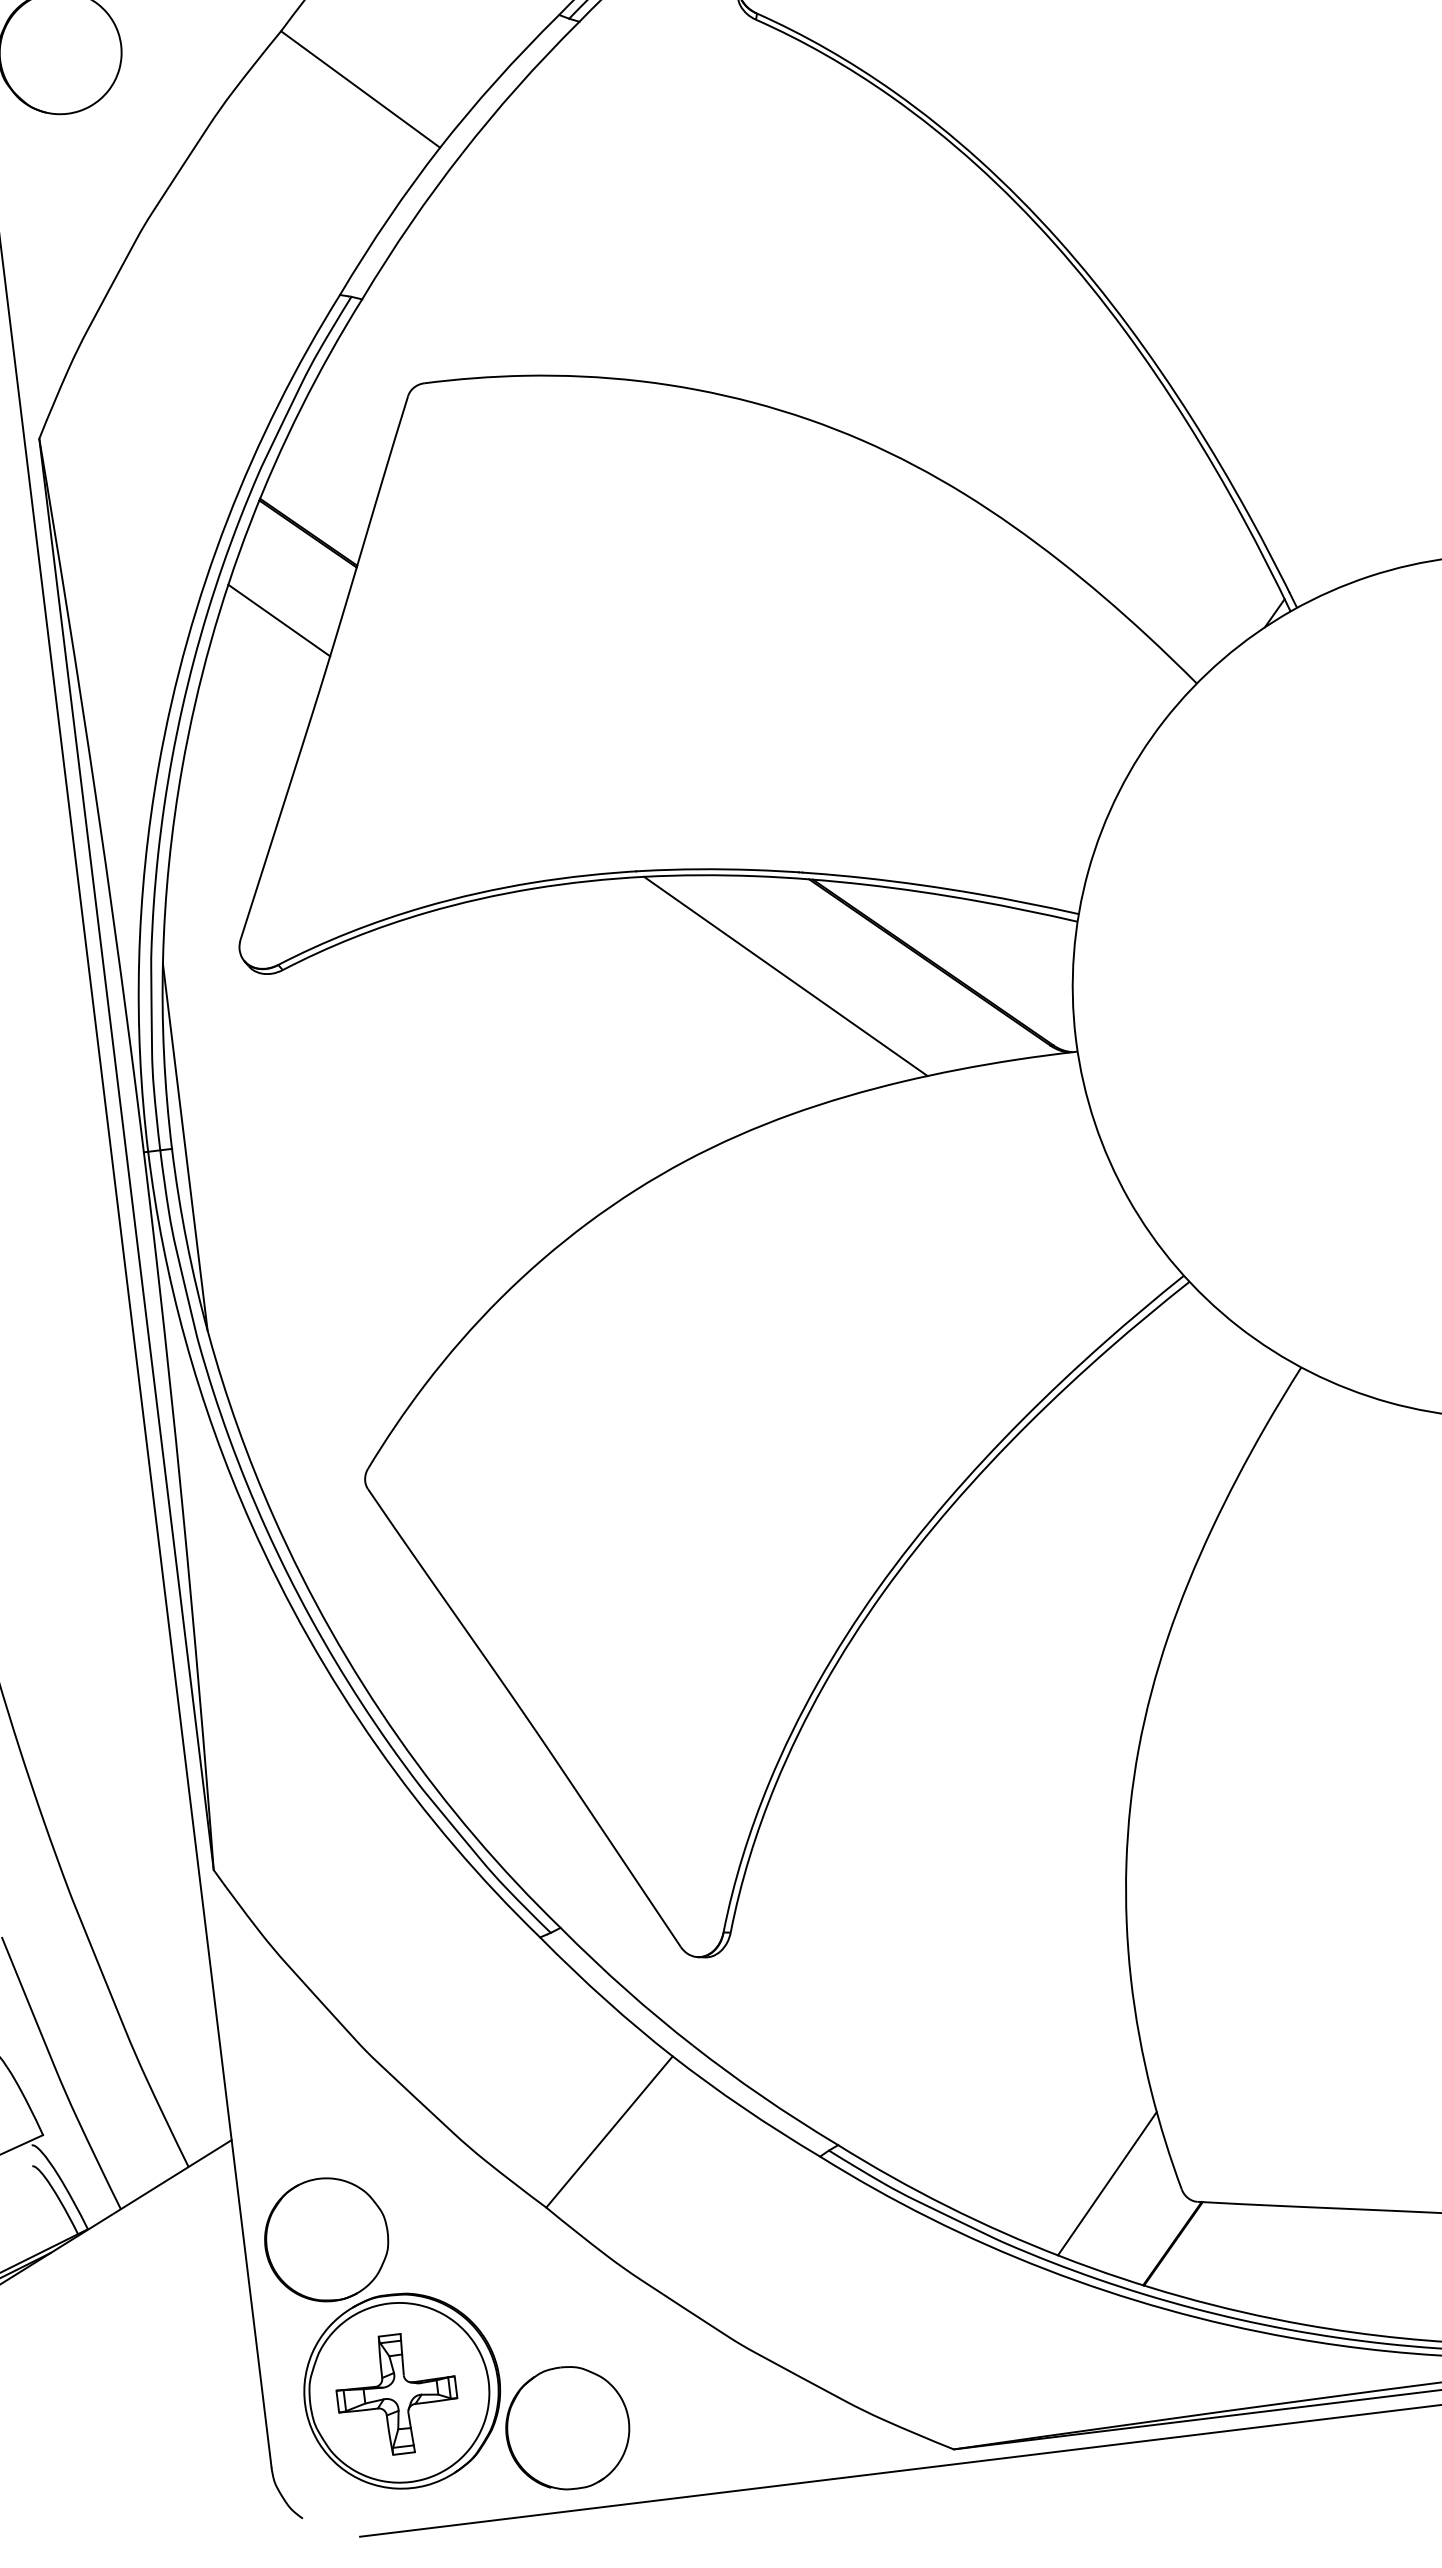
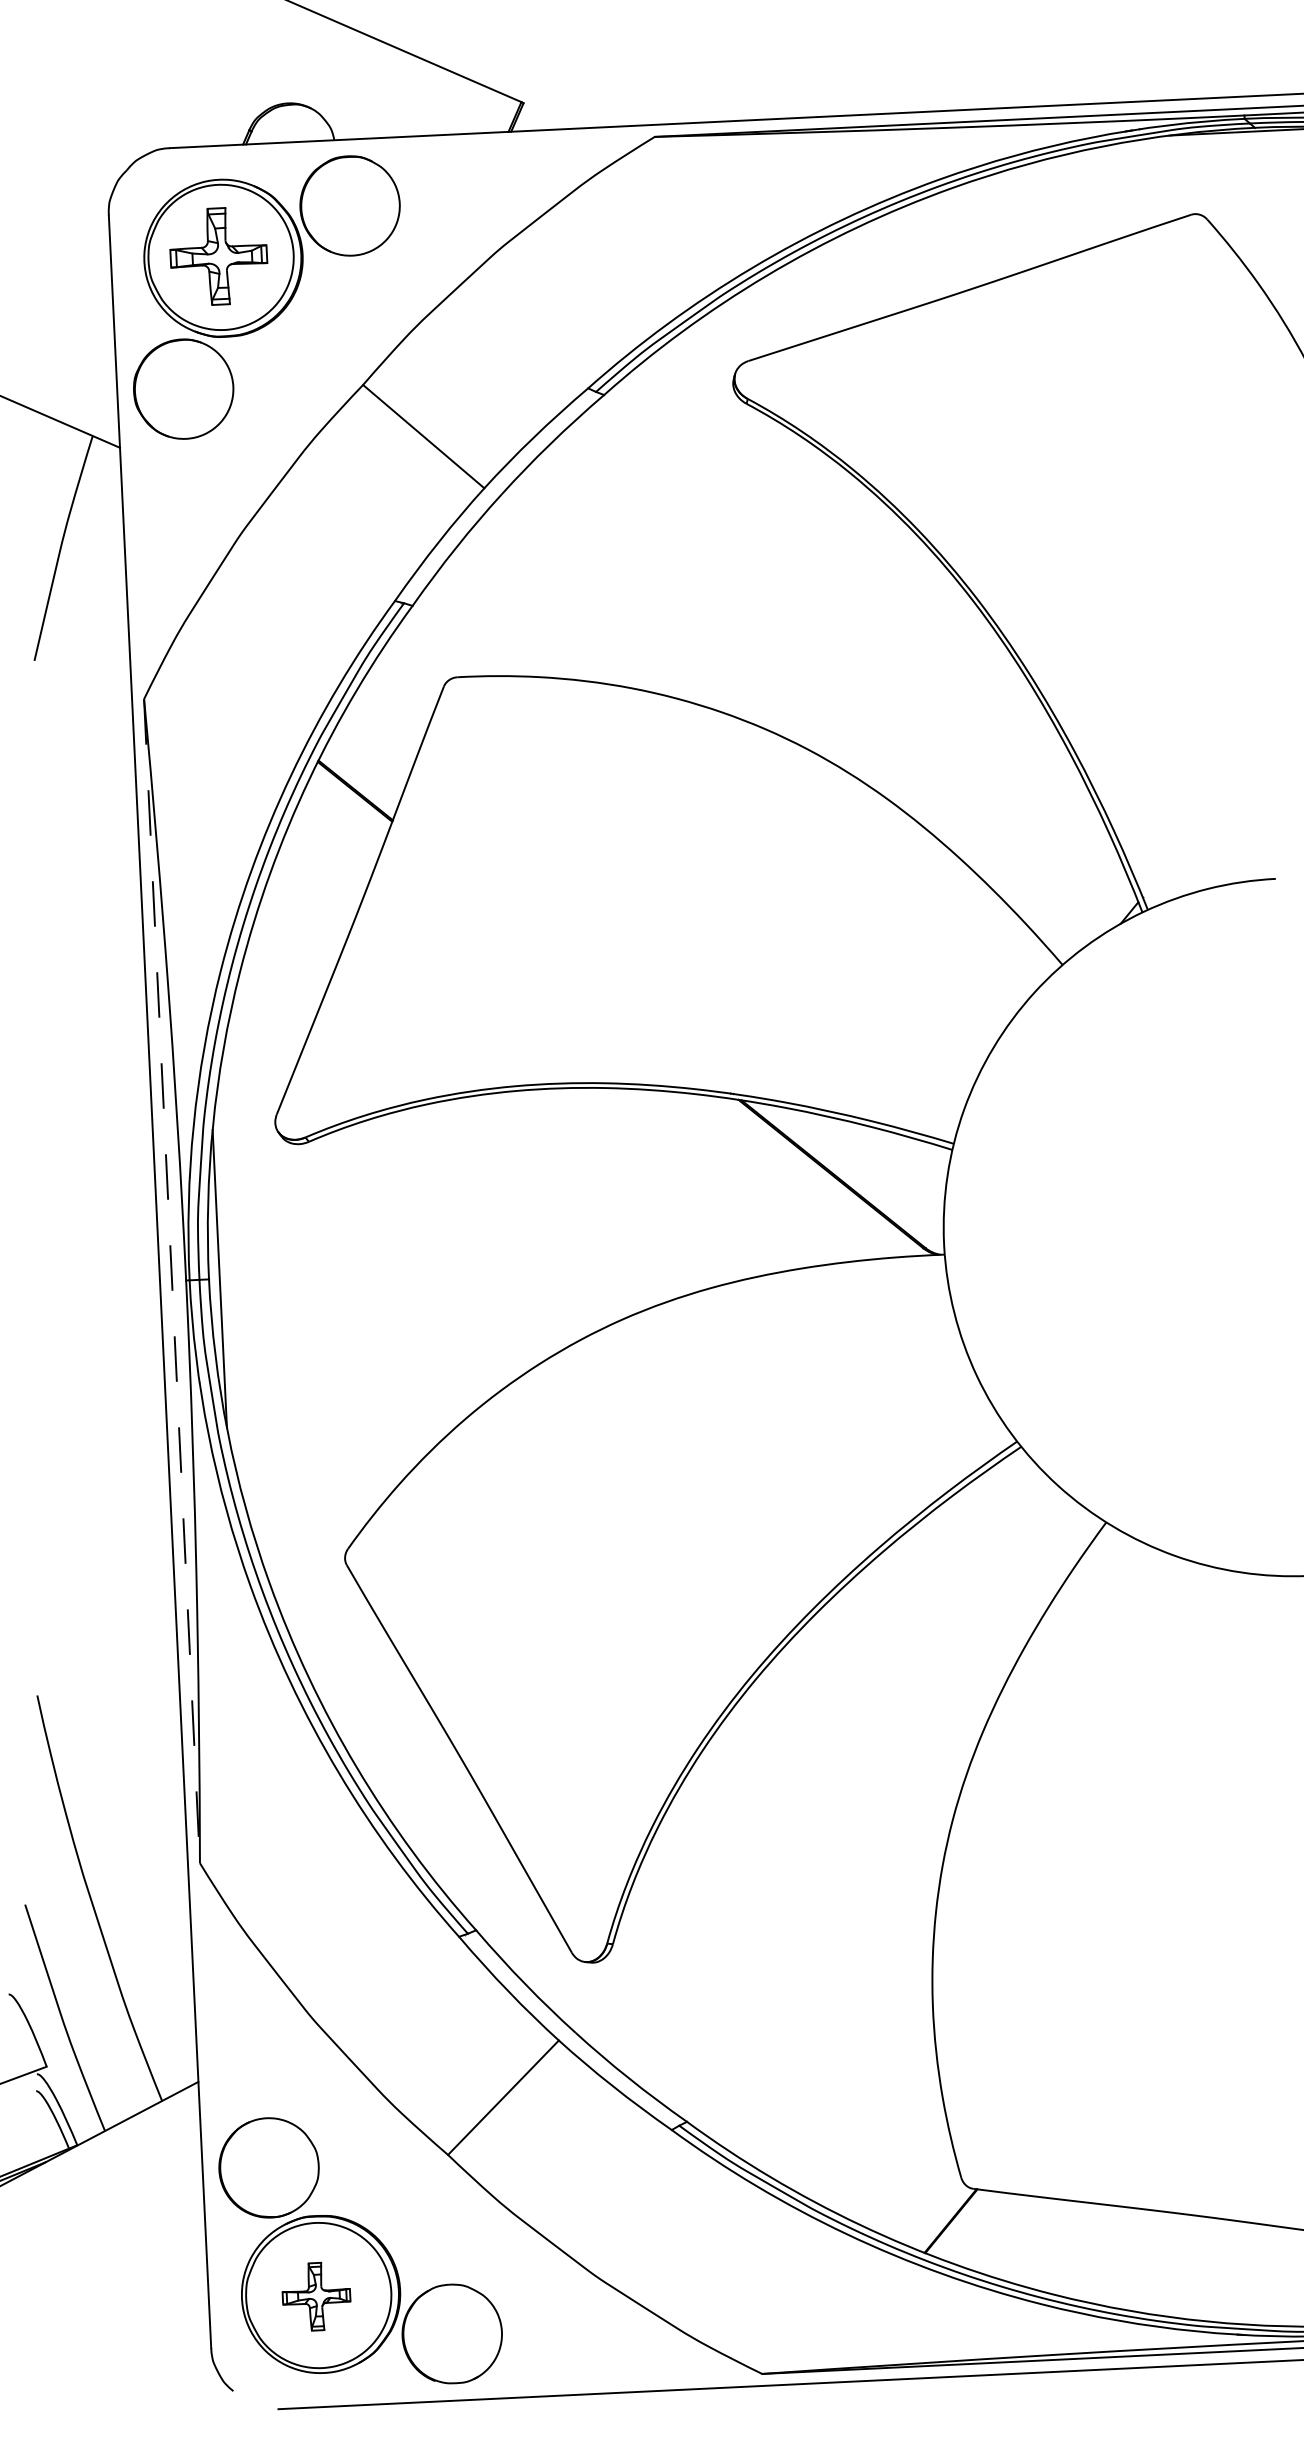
line: (278, 620) -> (326, 859), removed
line: (785, 976) -> (713, 1176), removed
line: (127, 1154) -> (172, 1281), solid -> dashed
line: (1107, 2183) -> (901, 2168), removed
part: (396, 2394) -> (316, 2296), size x0.7

